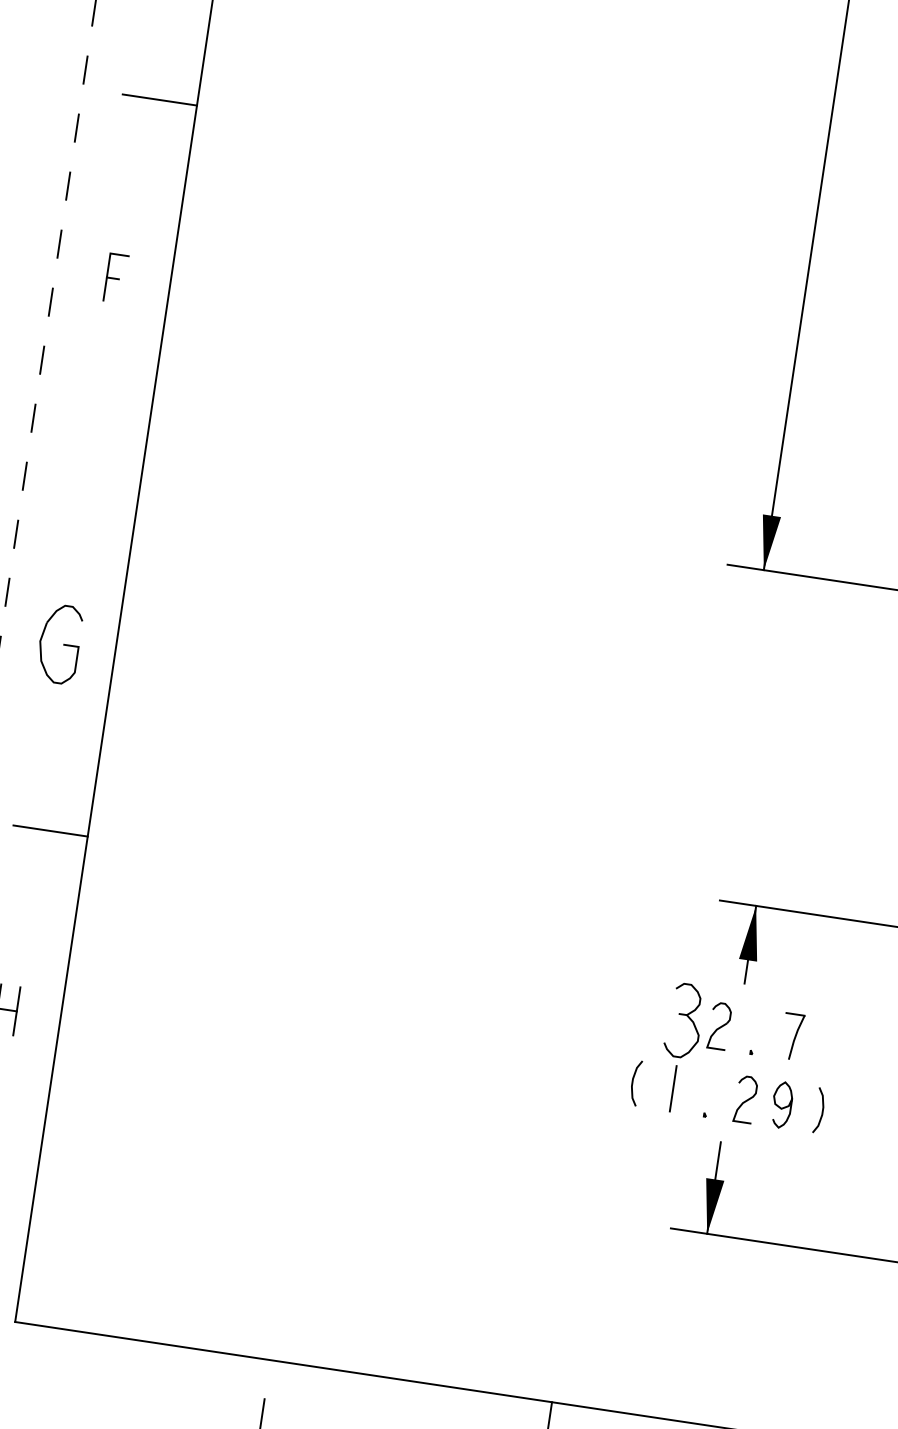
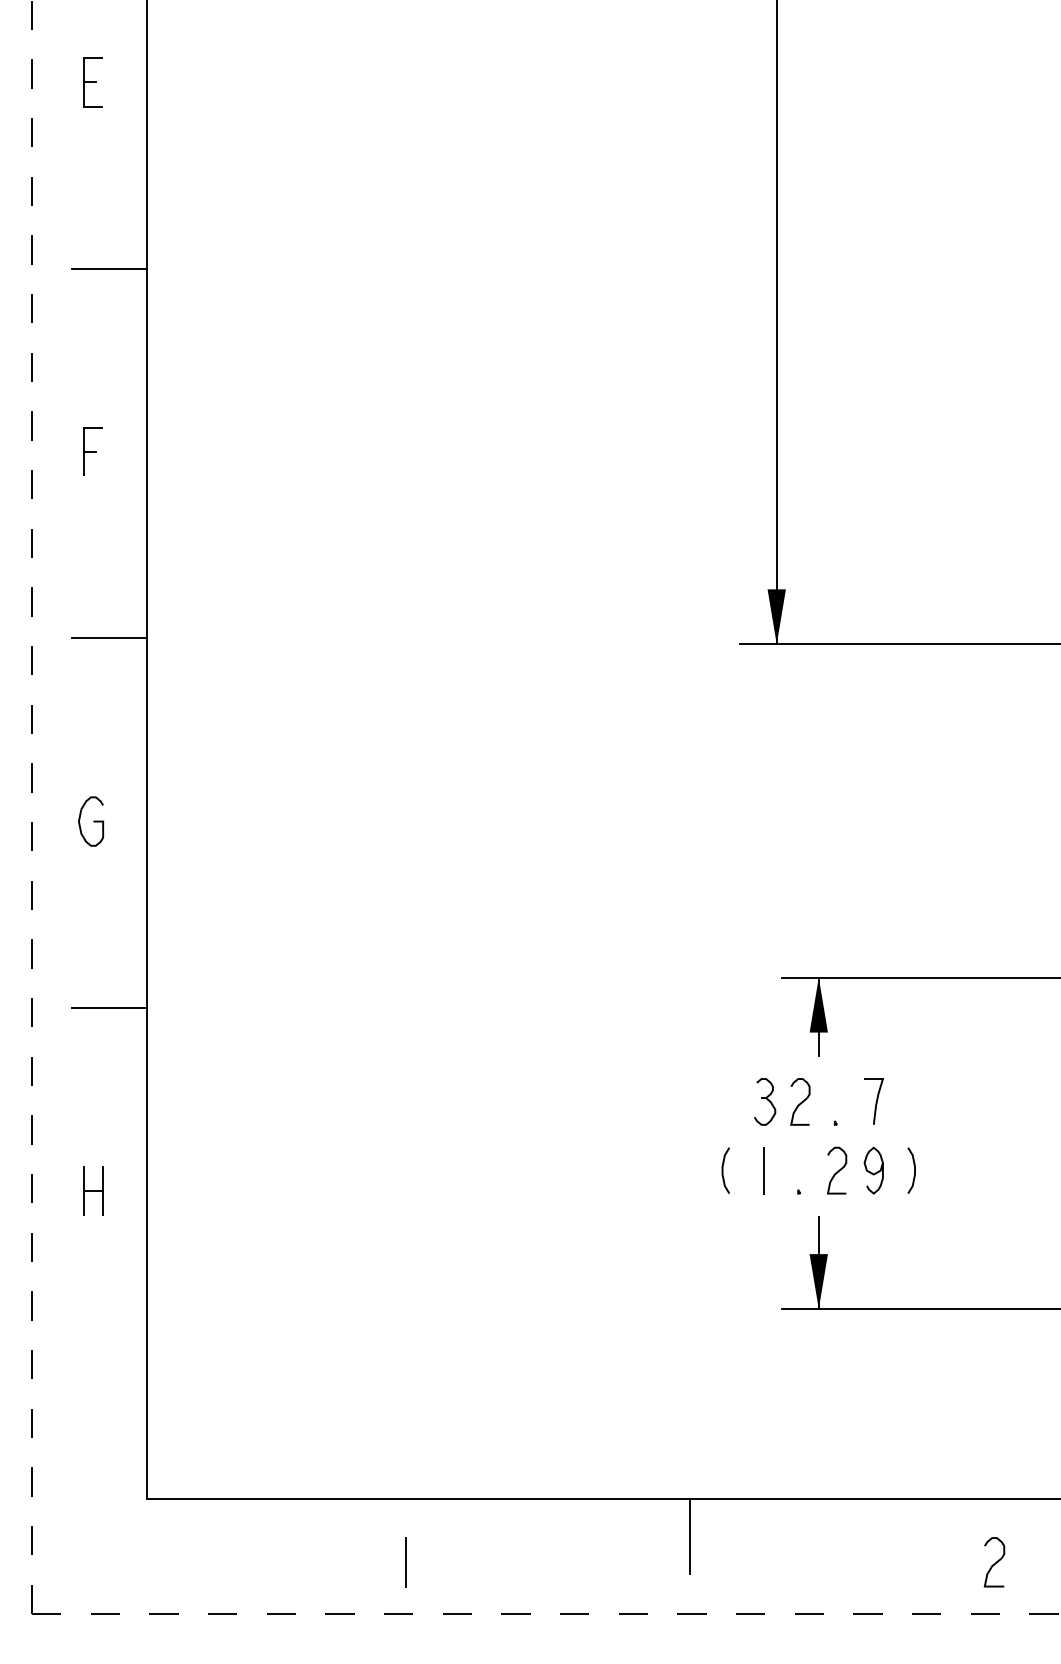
line: (104, 465) -> (109, 638), added
part: (58, 643) -> (90, 821), size x0.62
part: (685, 1020) -> (765, 1101), size x0.62

